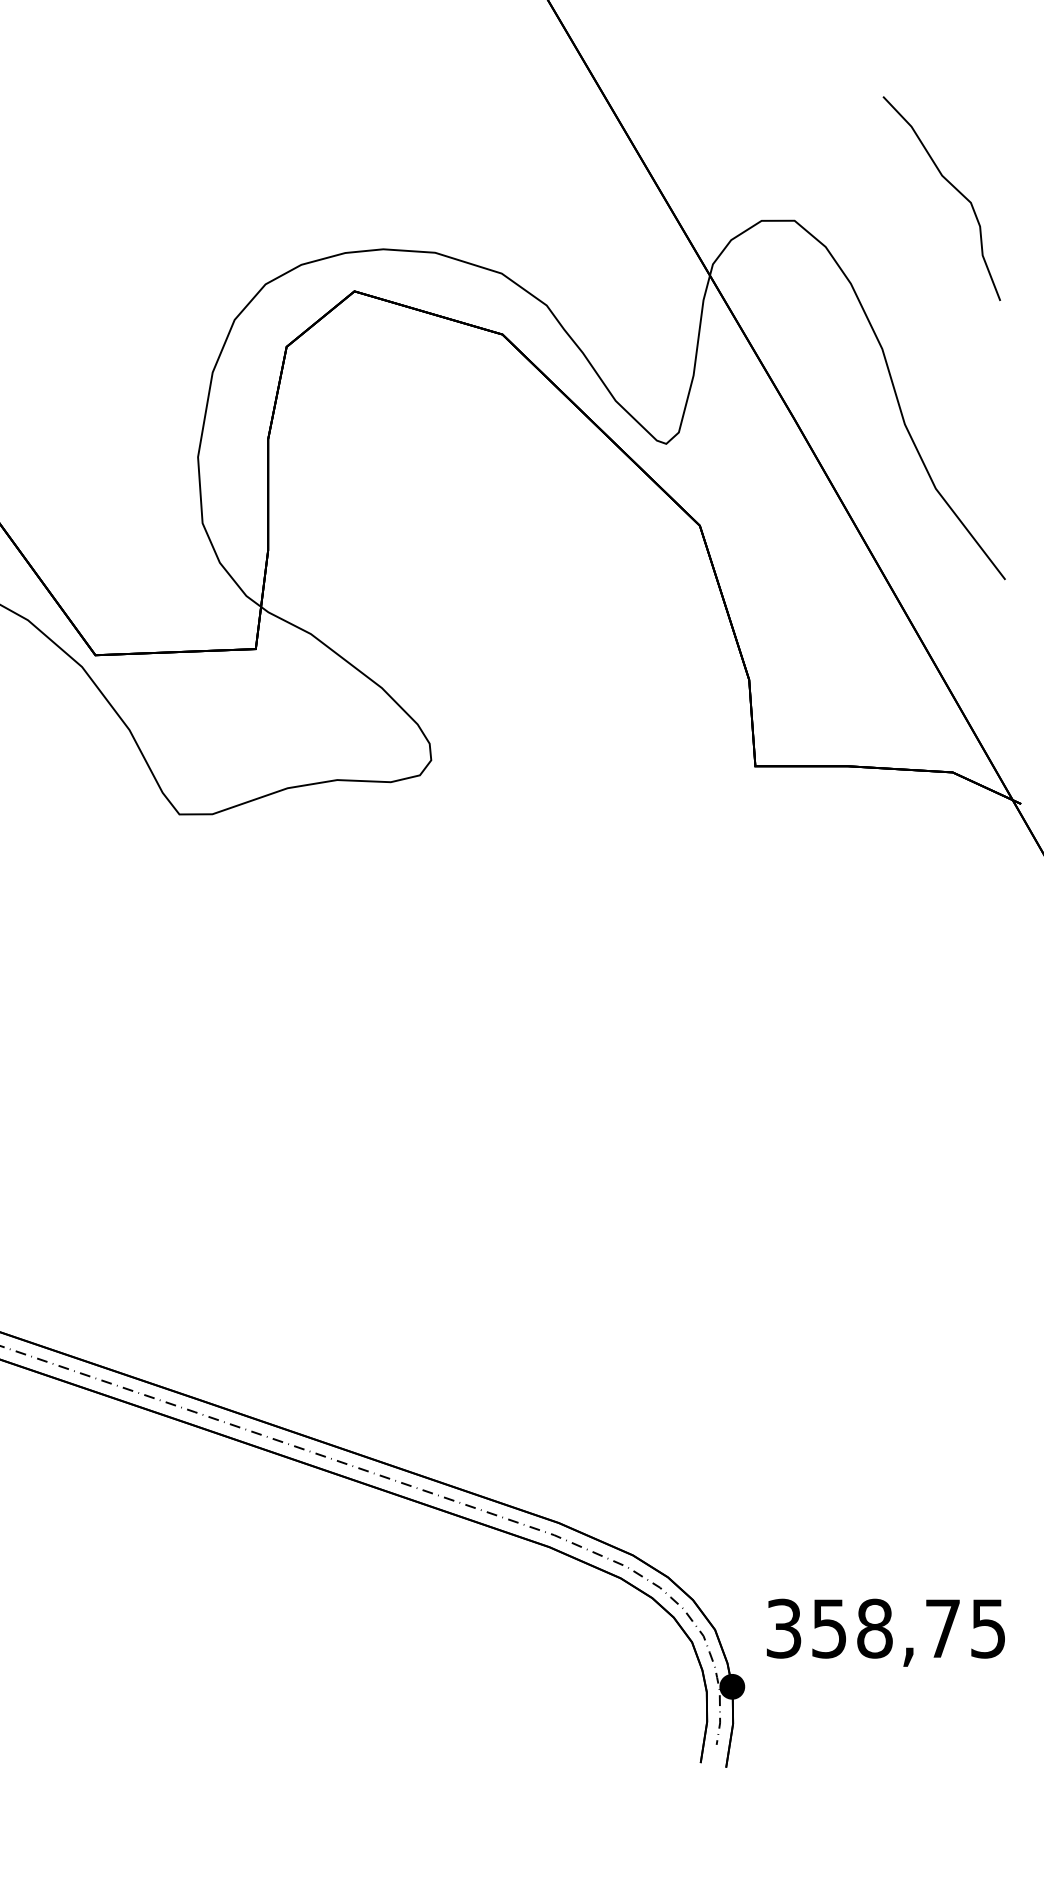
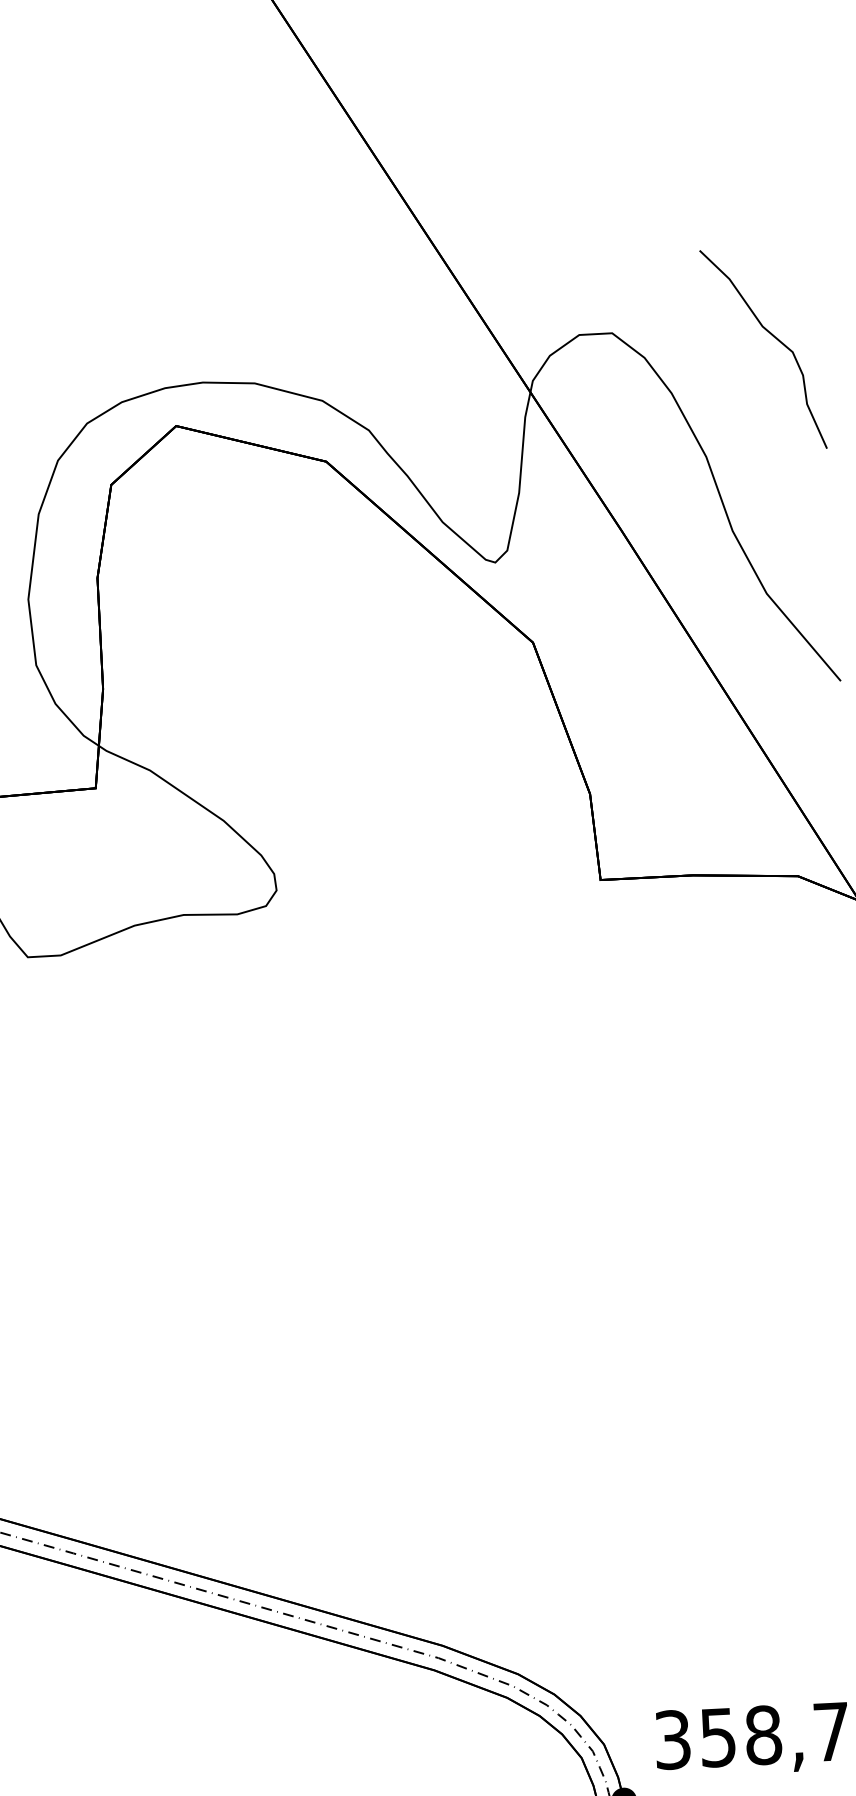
curve: (952, 186) -> (773, 336), moved

